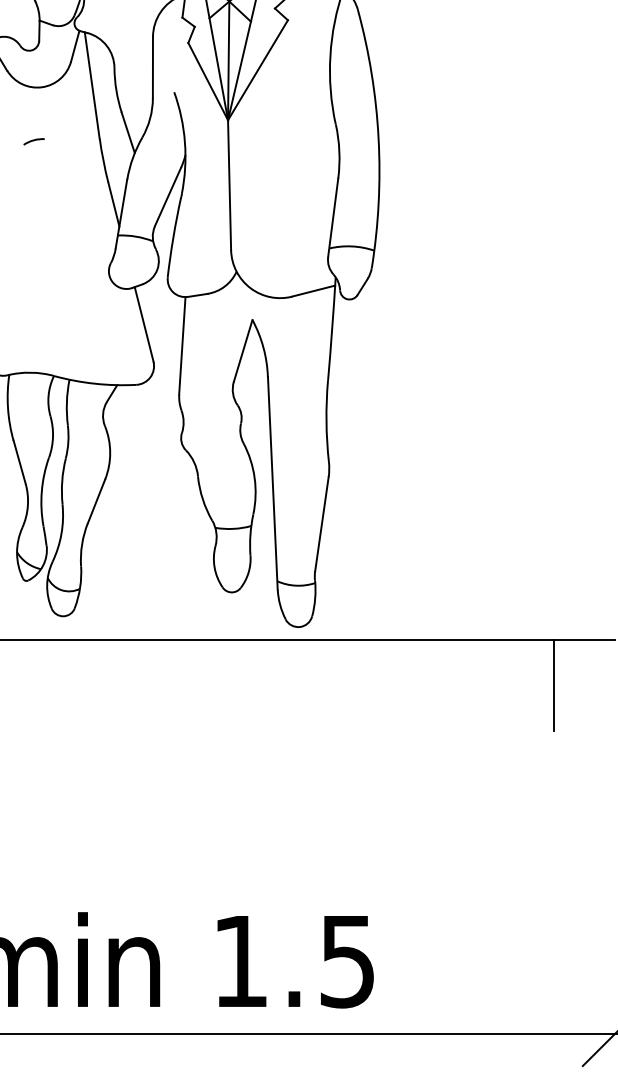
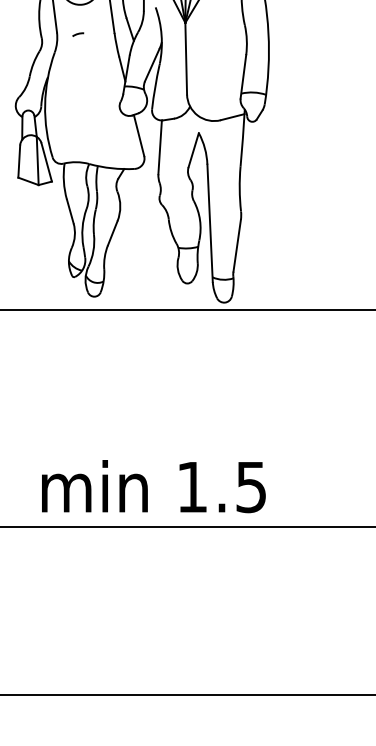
line: (554, 684) -> (365, 334), removed

